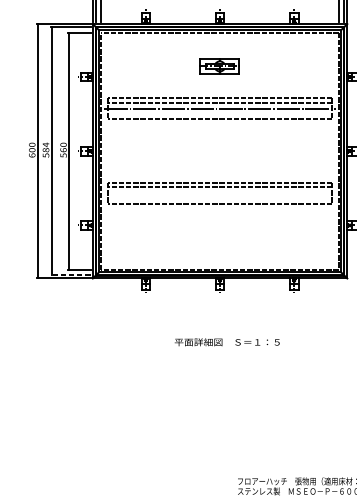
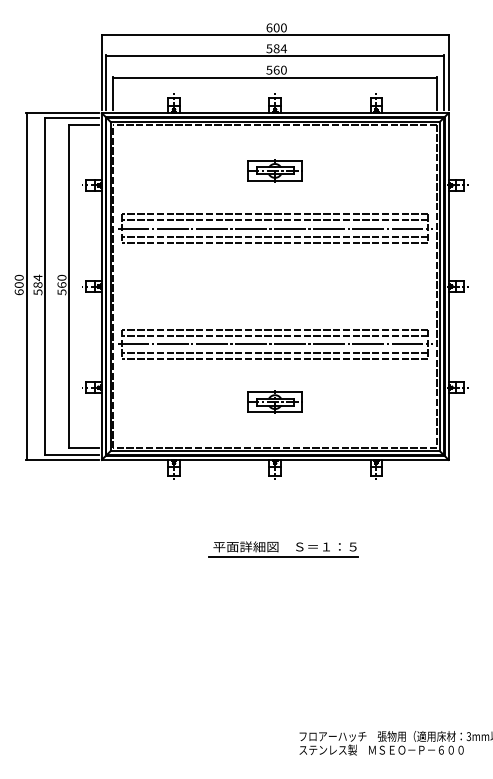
line: (220, 115) -> (275, 237), added
line: (219, 193) -> (274, 344), added
line: (220, 200) -> (275, 353), added
part: (219, 235) -> (274, 401), added
line: (70, 275) -> (71, 455), dashed -> solid
line: (226, 349) -> (283, 556), added

